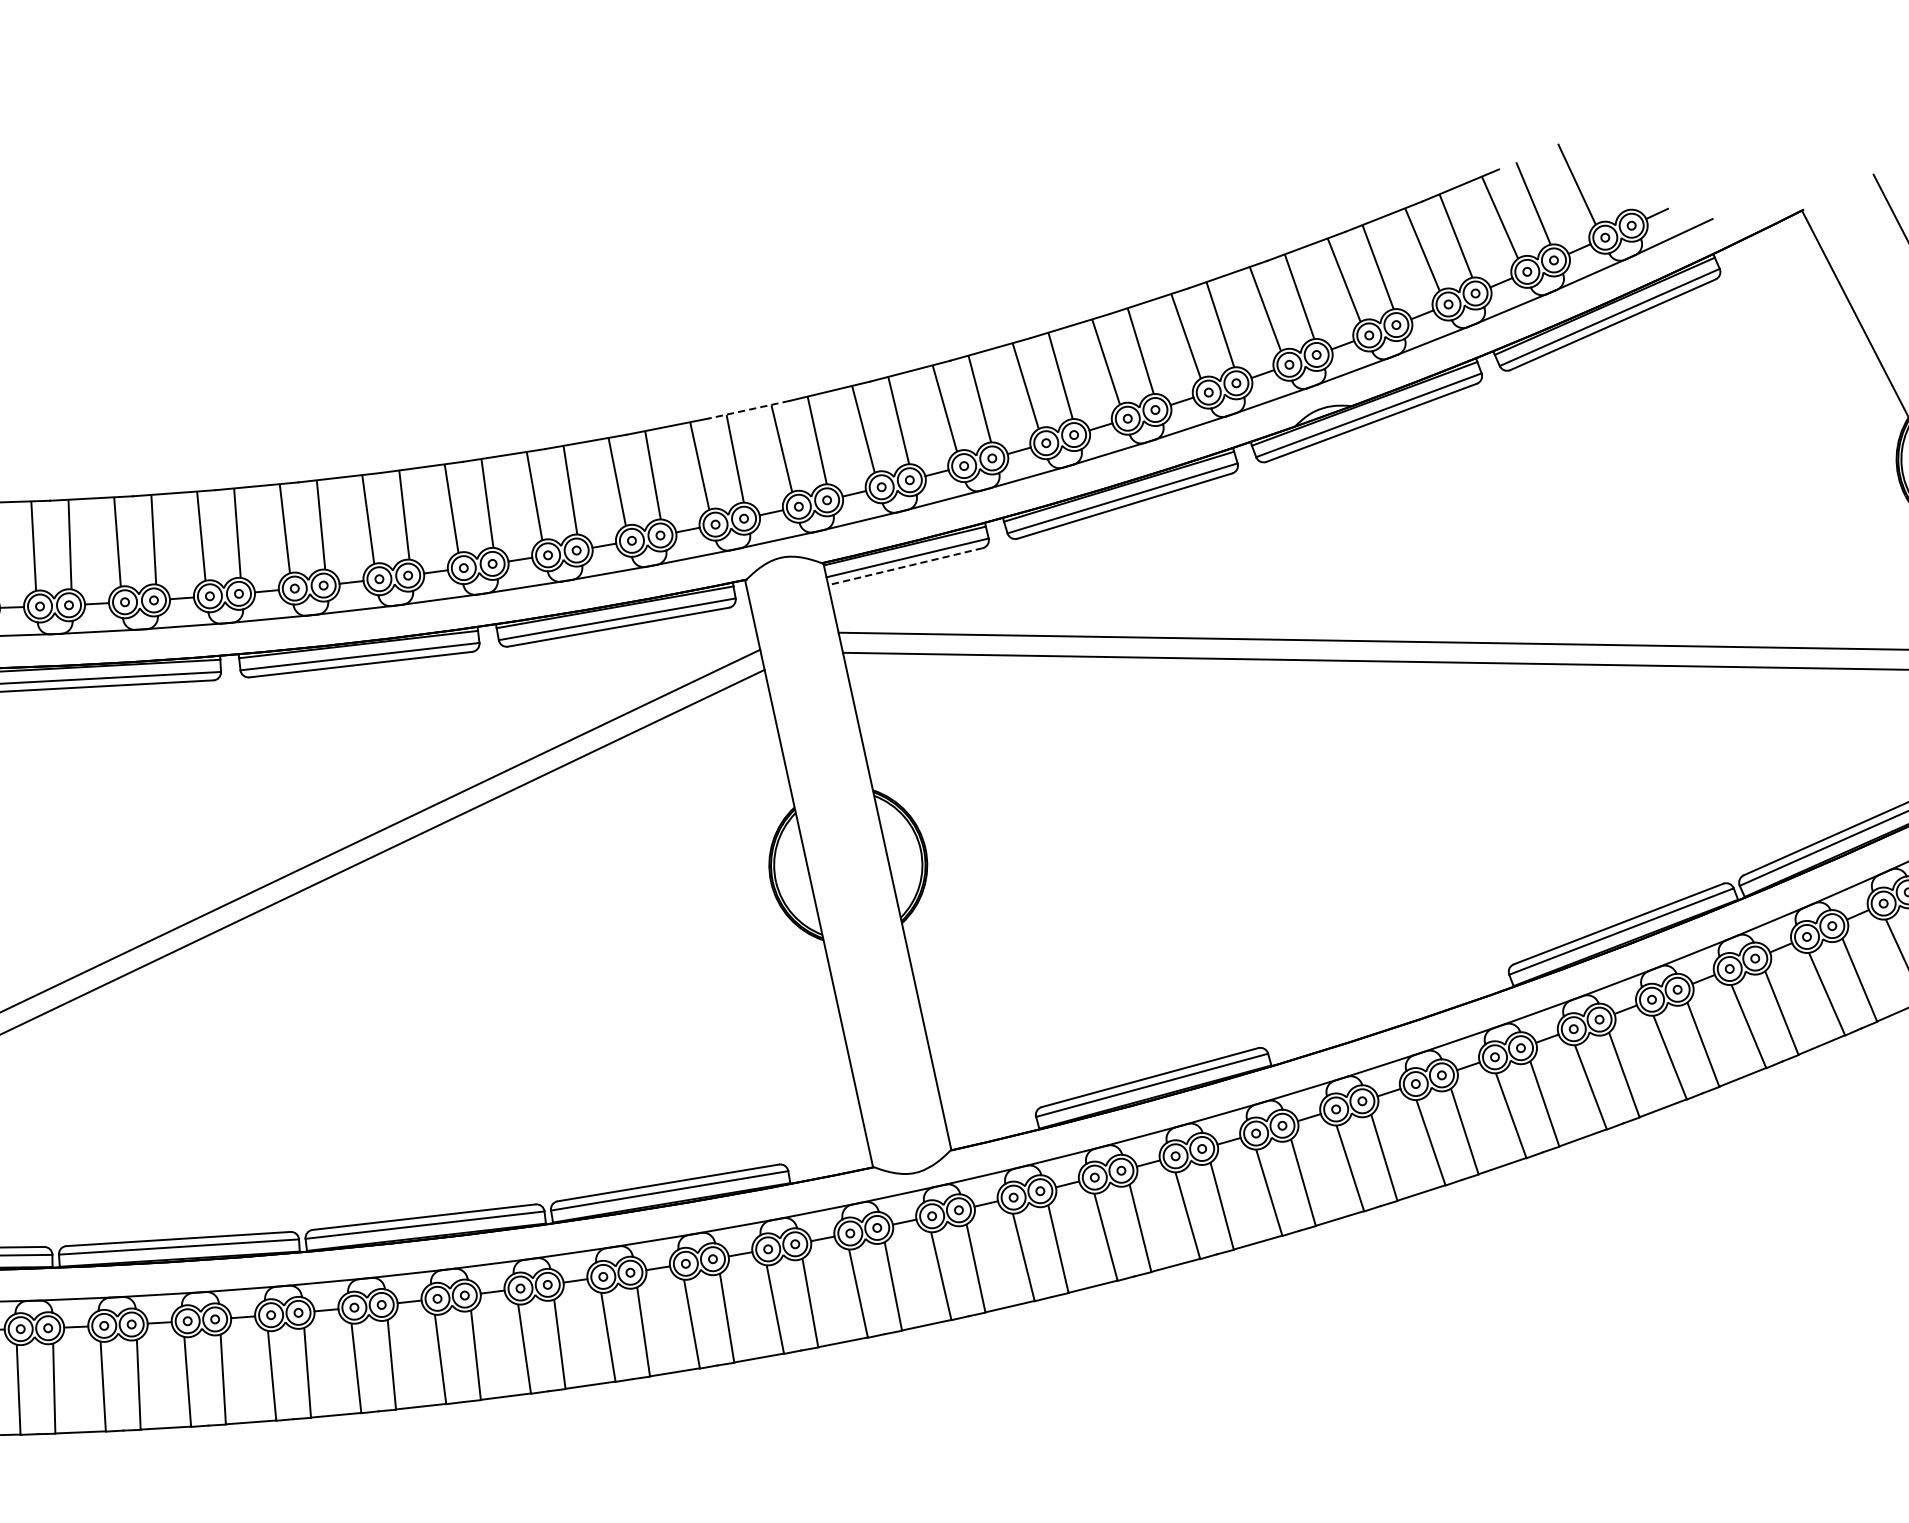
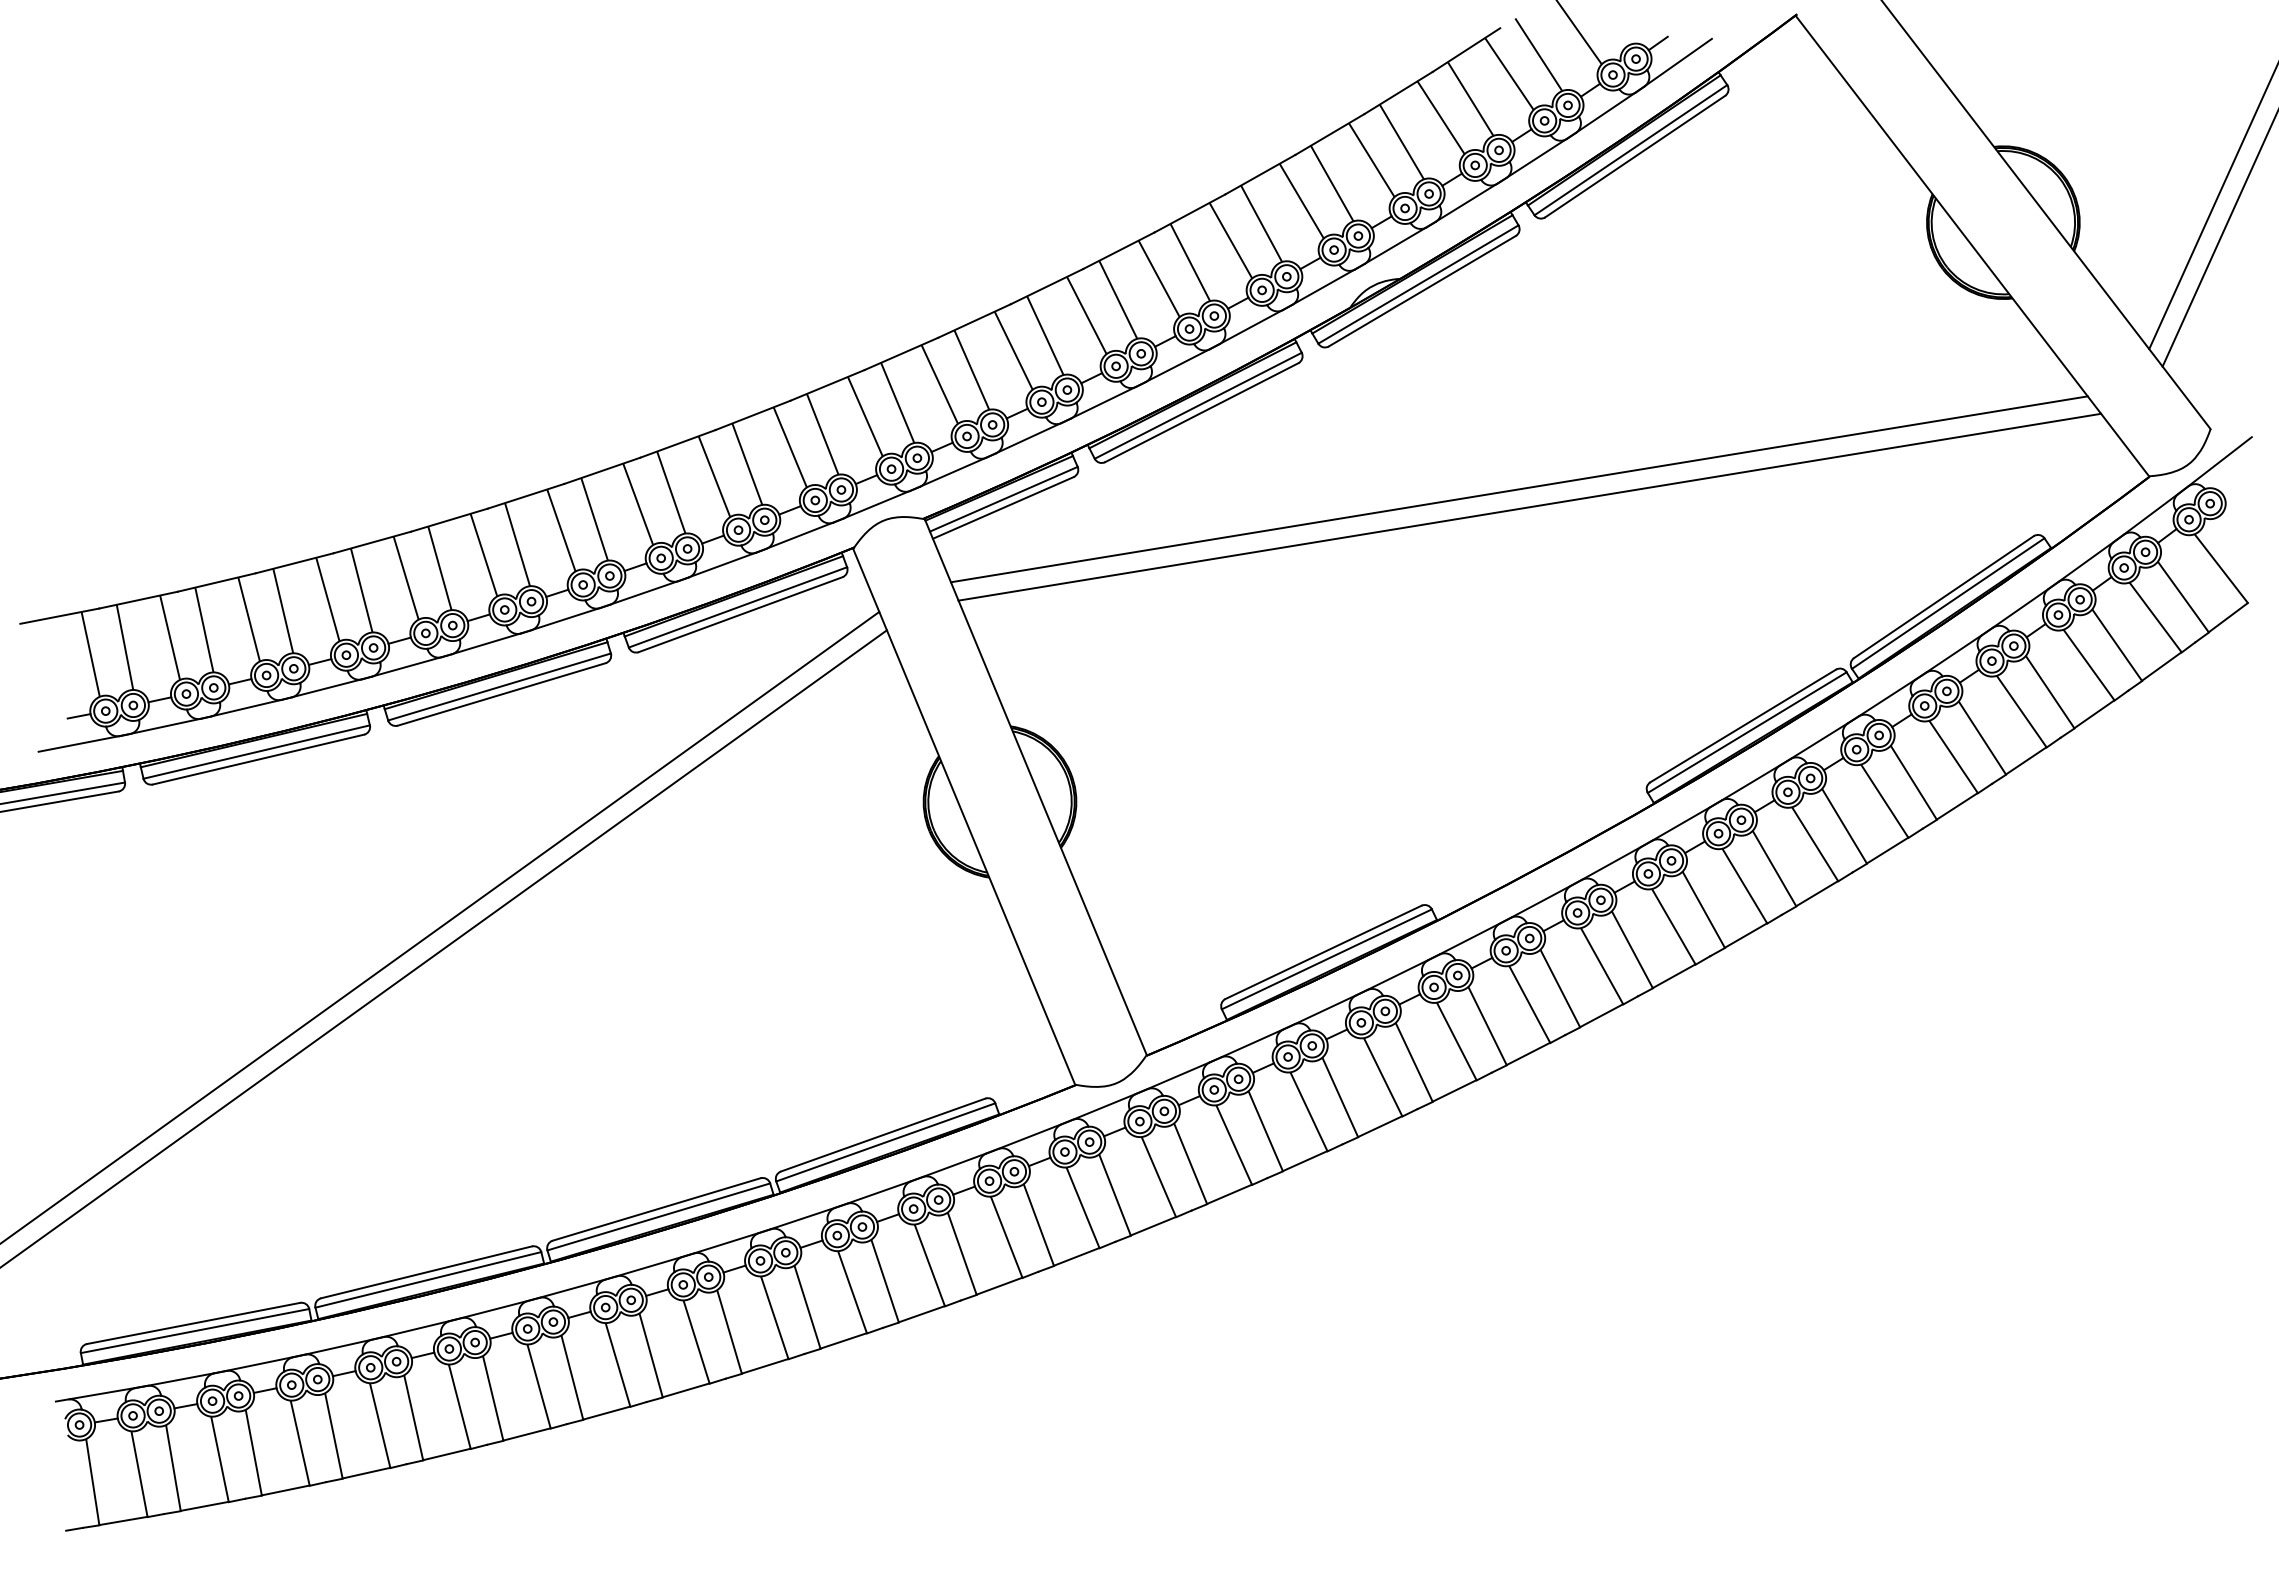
line: (748, 409) -> (827, 385), dashed -> solid
line: (905, 566) -> (1003, 507), dashed -> solid

